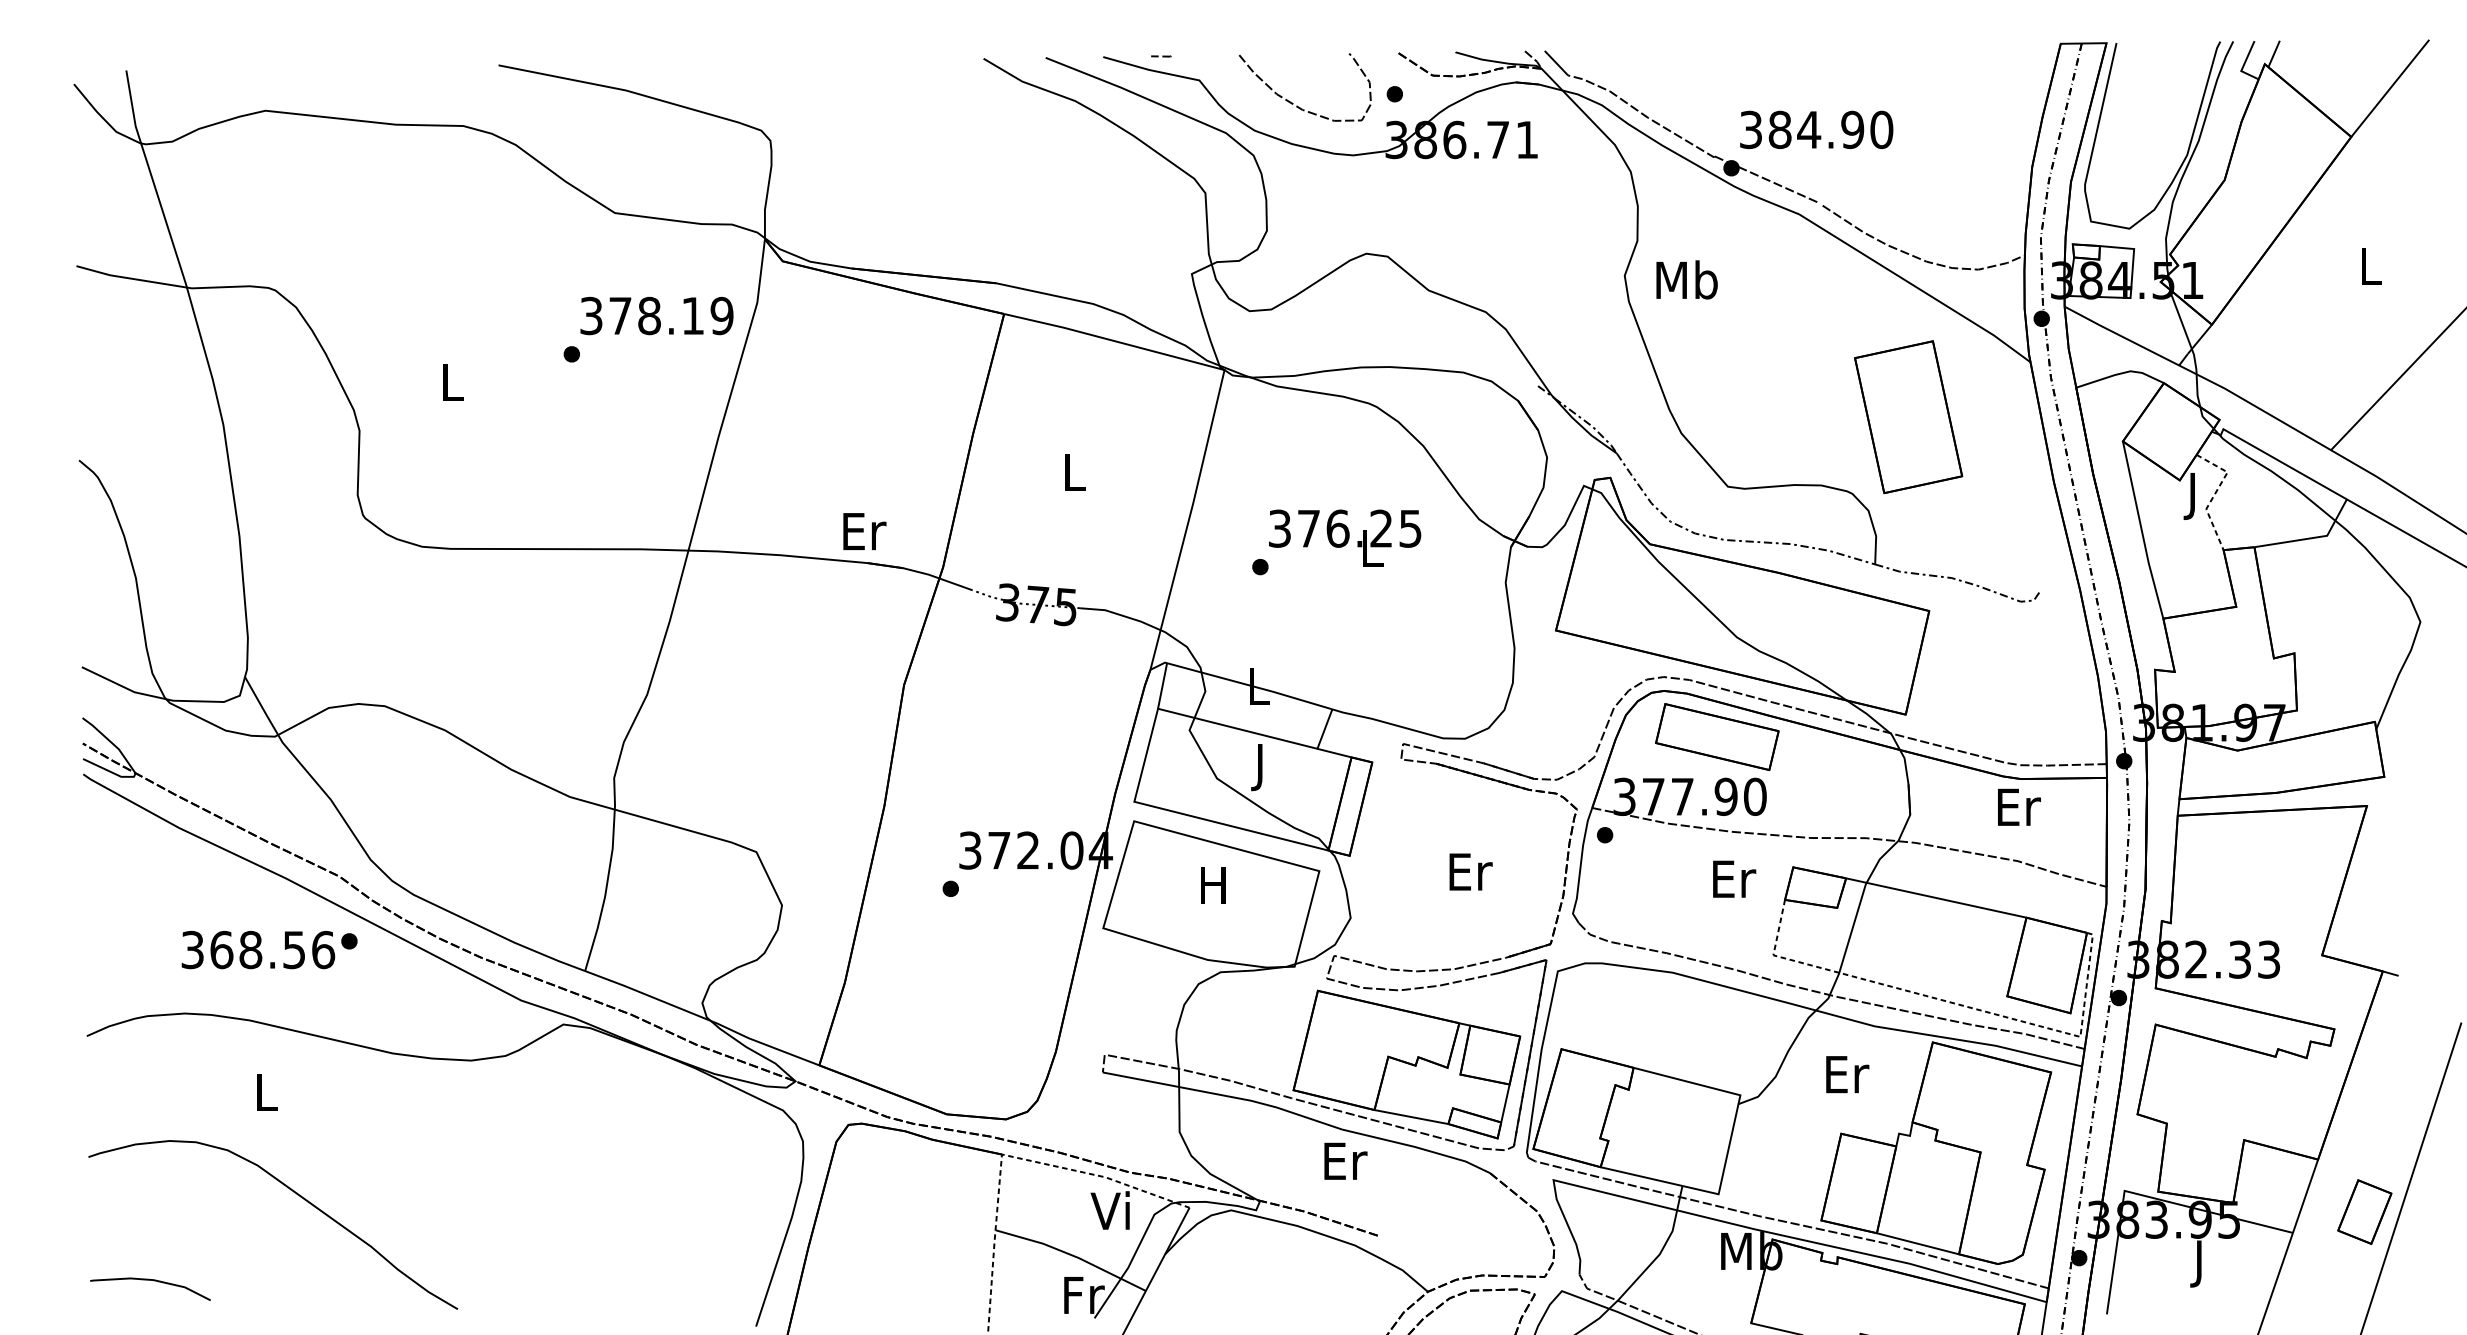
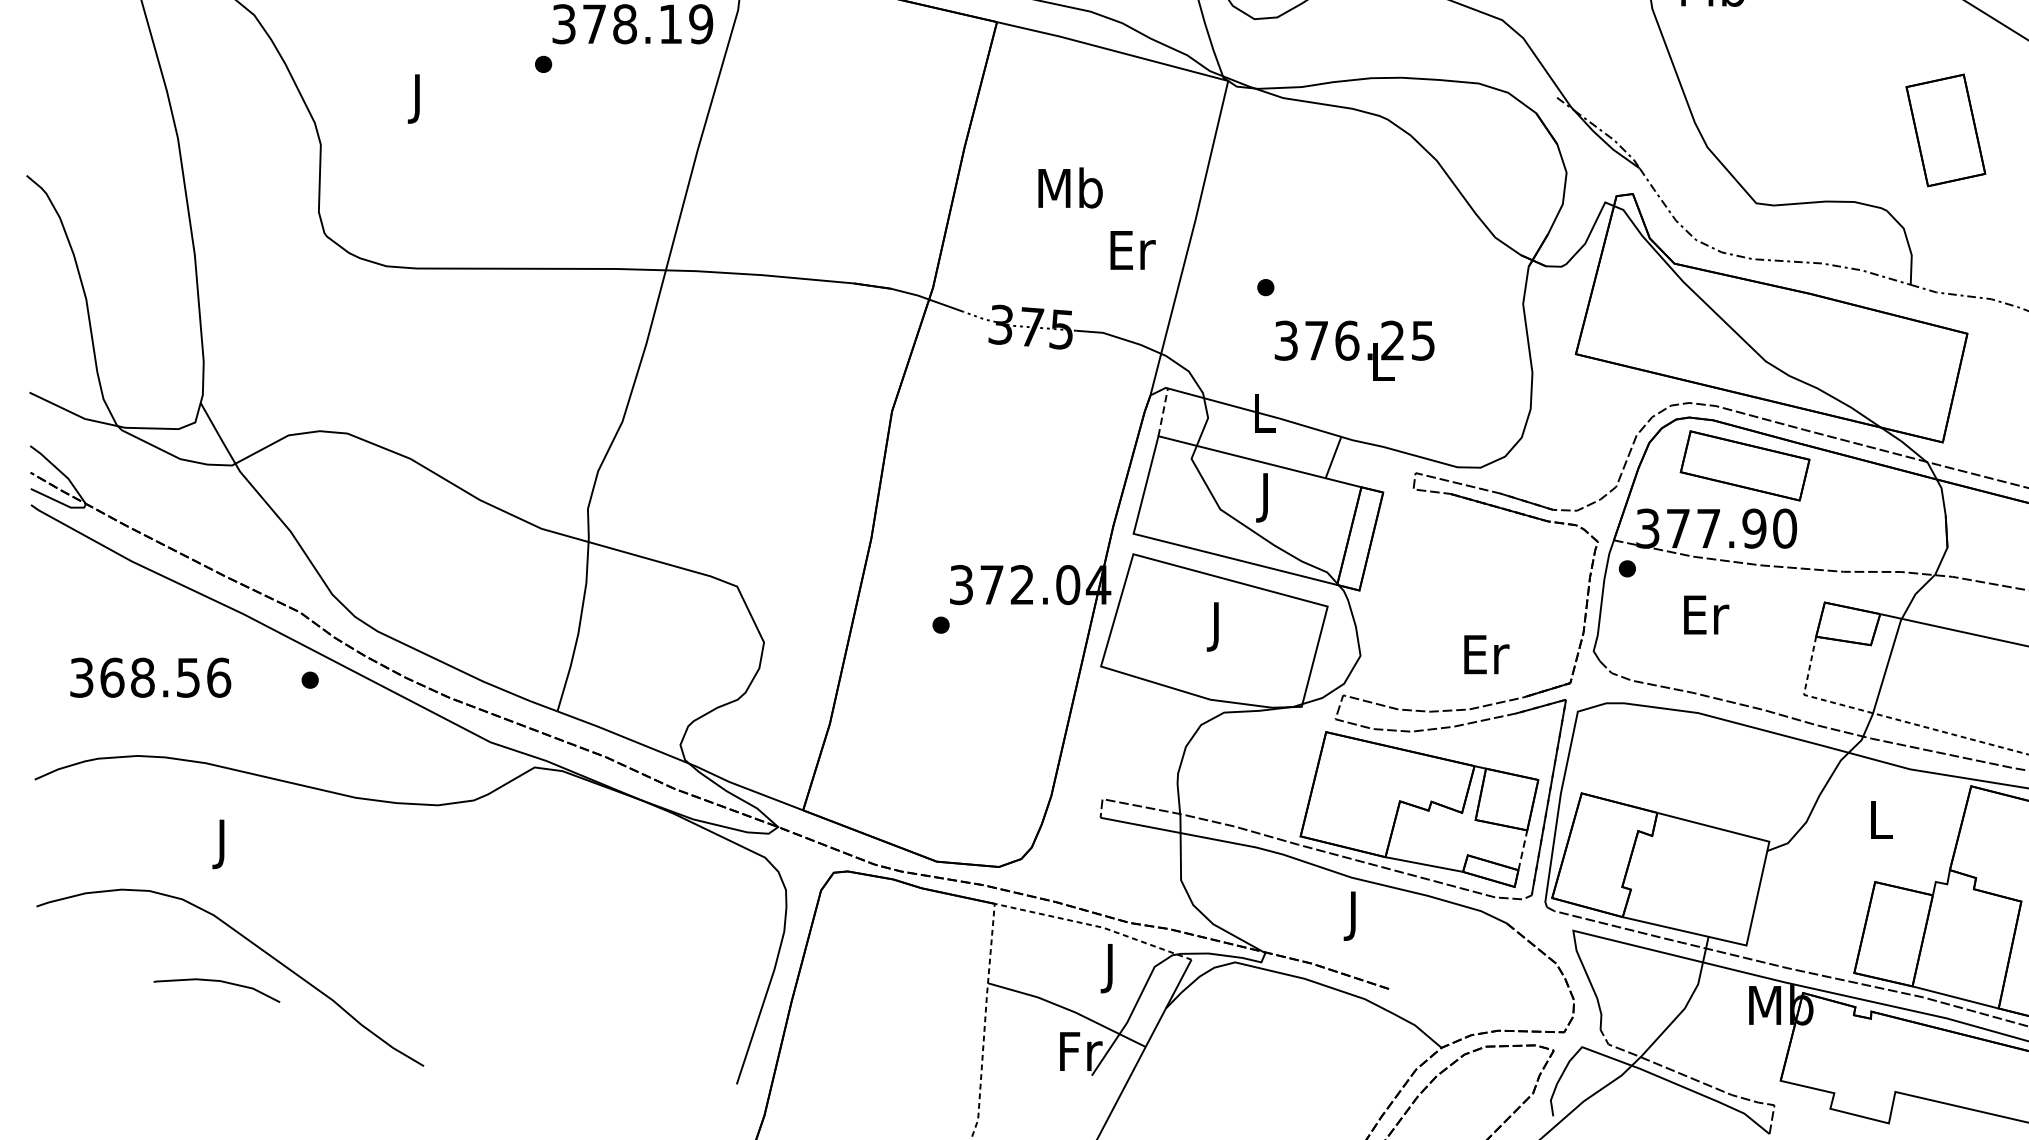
text: (452, 386) -> (418, 98), L -> J
part: (1908, 417) -> (1945, 130), size x0.7
text: (1073, 471) -> (1069, 187), L -> Mb
text: (864, 531) -> (1132, 250), moved
text: (1345, 537) -> (1355, 349), moved
line: (1162, 685) -> (1163, 411), solid -> dashed
text: (1470, 871) -> (1486, 654), moved
text: (1734, 878) -> (1706, 614), moved
text: (1213, 890) -> (1216, 626), H -> J
text: (258, 949) -> (150, 677), moved
text: (1847, 1074) -> (1881, 819), Er -> L
text: (266, 1097) -> (223, 844), L -> J
line: (1505, 1103) -> (1522, 850), solid -> dashed
text: (1345, 1165) -> (1355, 915), Er -> J
text: (1109, 1215) -> (1107, 967), Vi -> J
curve: (150, 1280) -> (216, 981), moved

